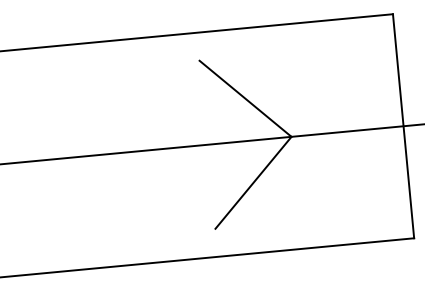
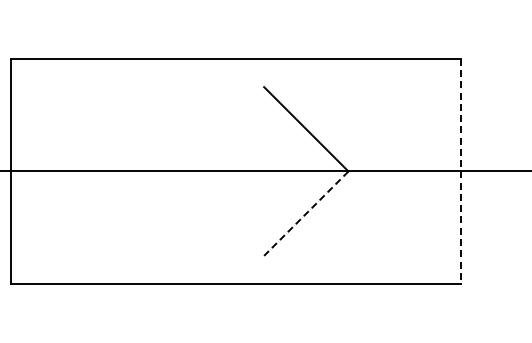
line: (404, 126) -> (461, 171), solid -> dashed
line: (253, 182) -> (306, 213), solid -> dashed

